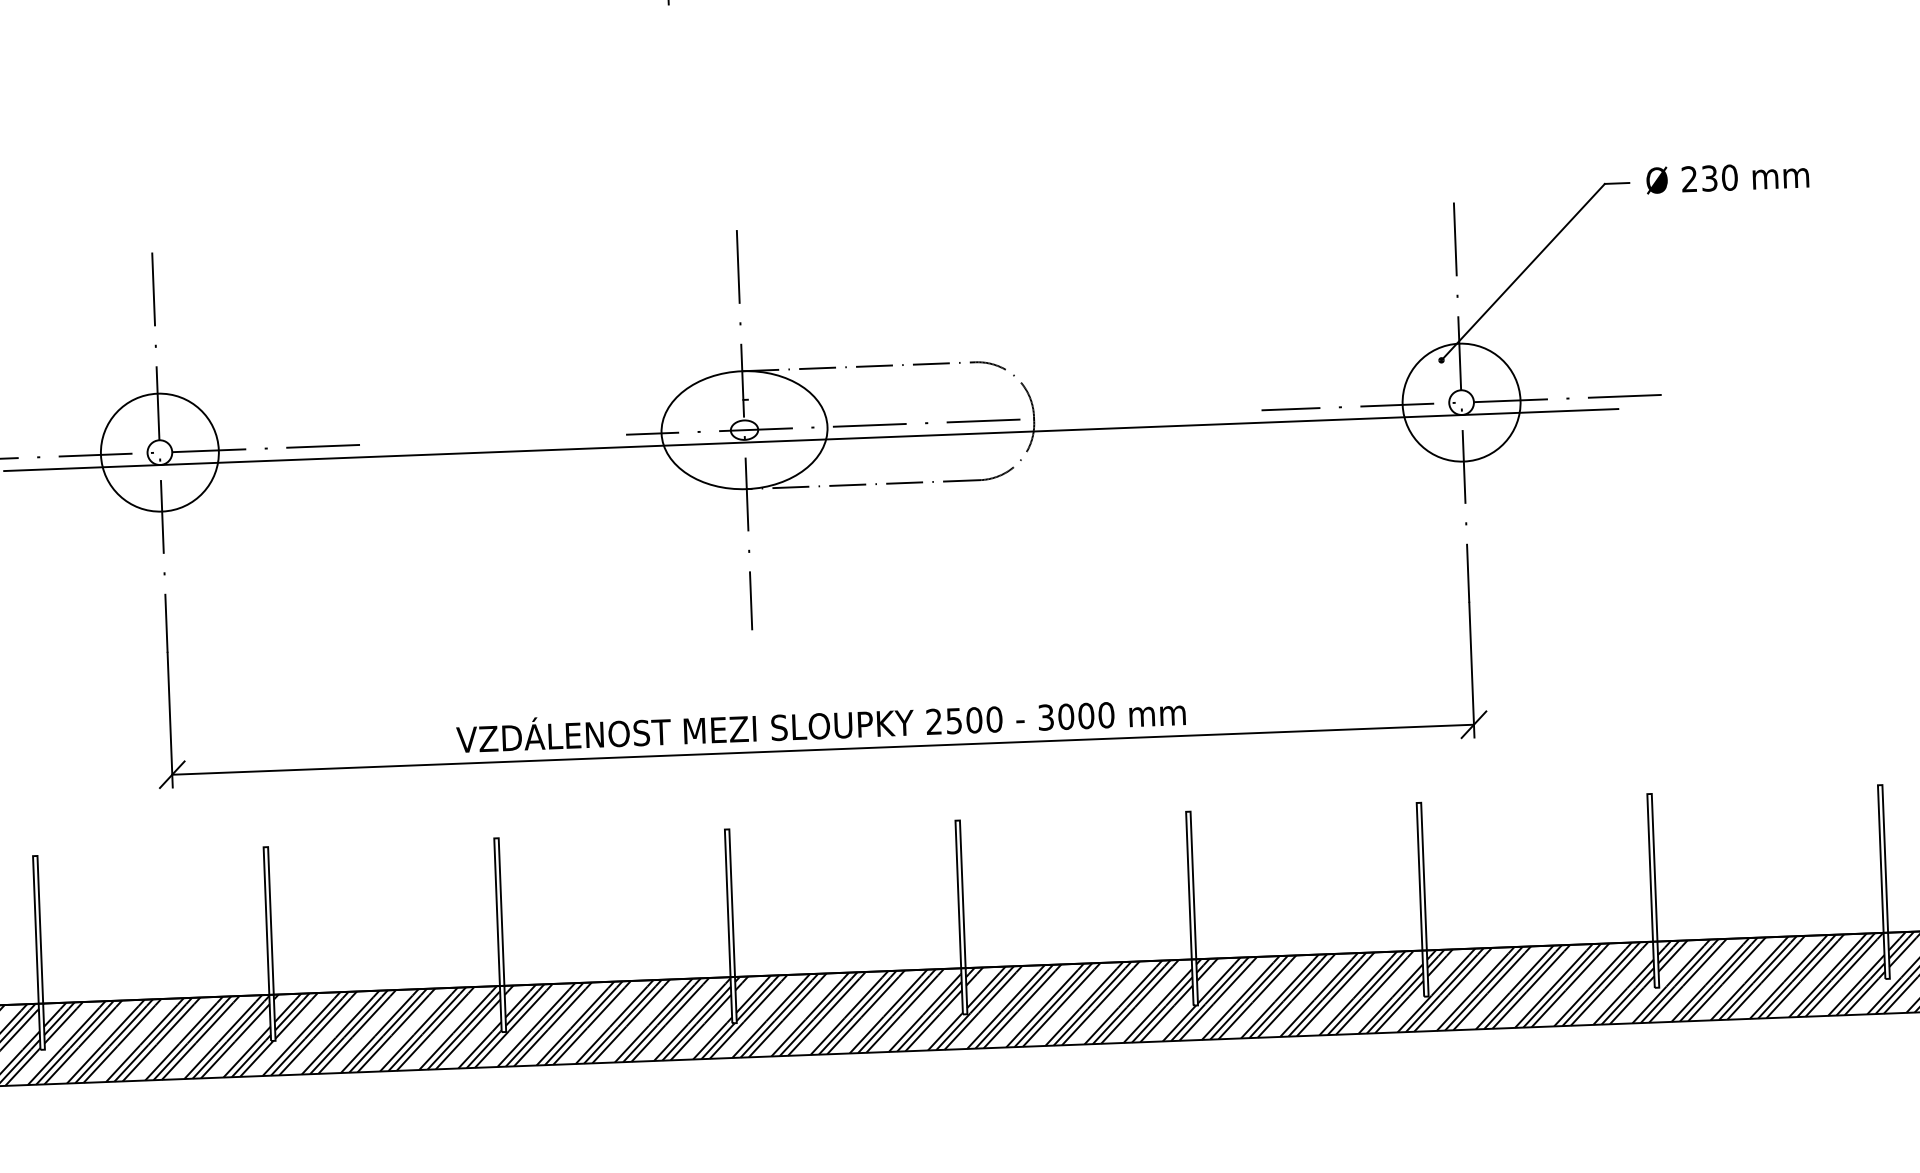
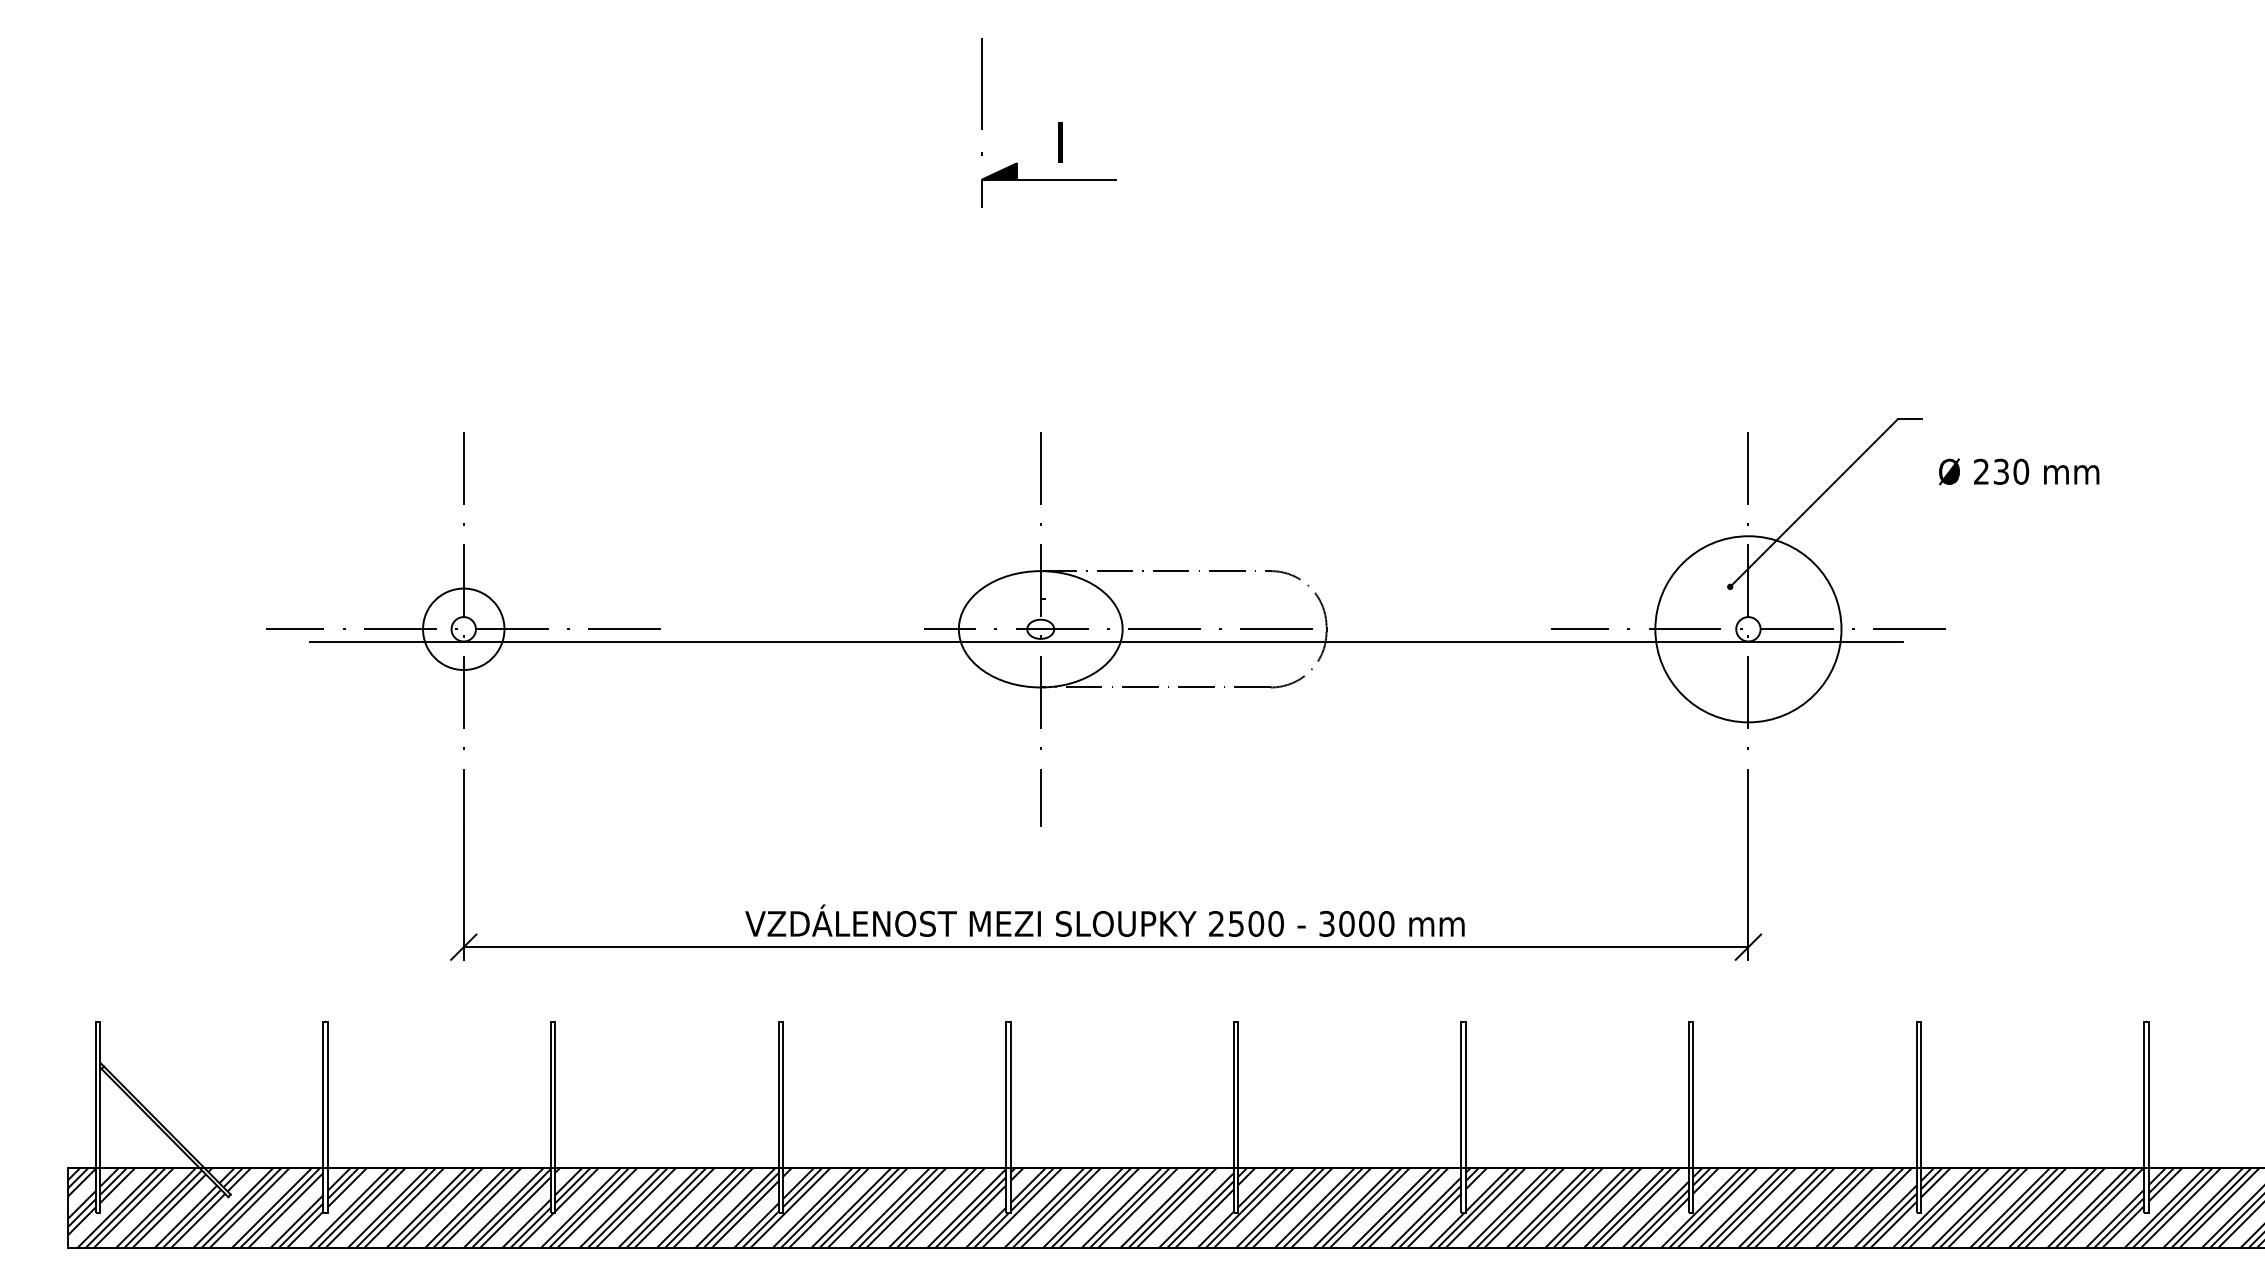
text: (1728, 177) -> (2019, 471), moved
circle: (1461, 402) -> (1748, 629), size x1.6
circle: (159, 452) -> (463, 629), size x0.7

